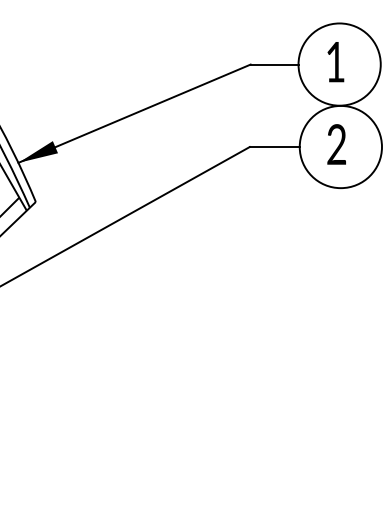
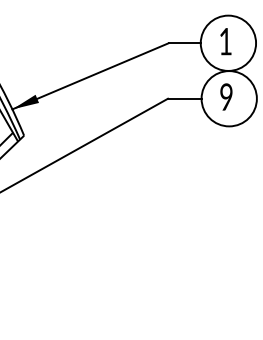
text: (336, 145) -> (226, 97), 2 -> 9

